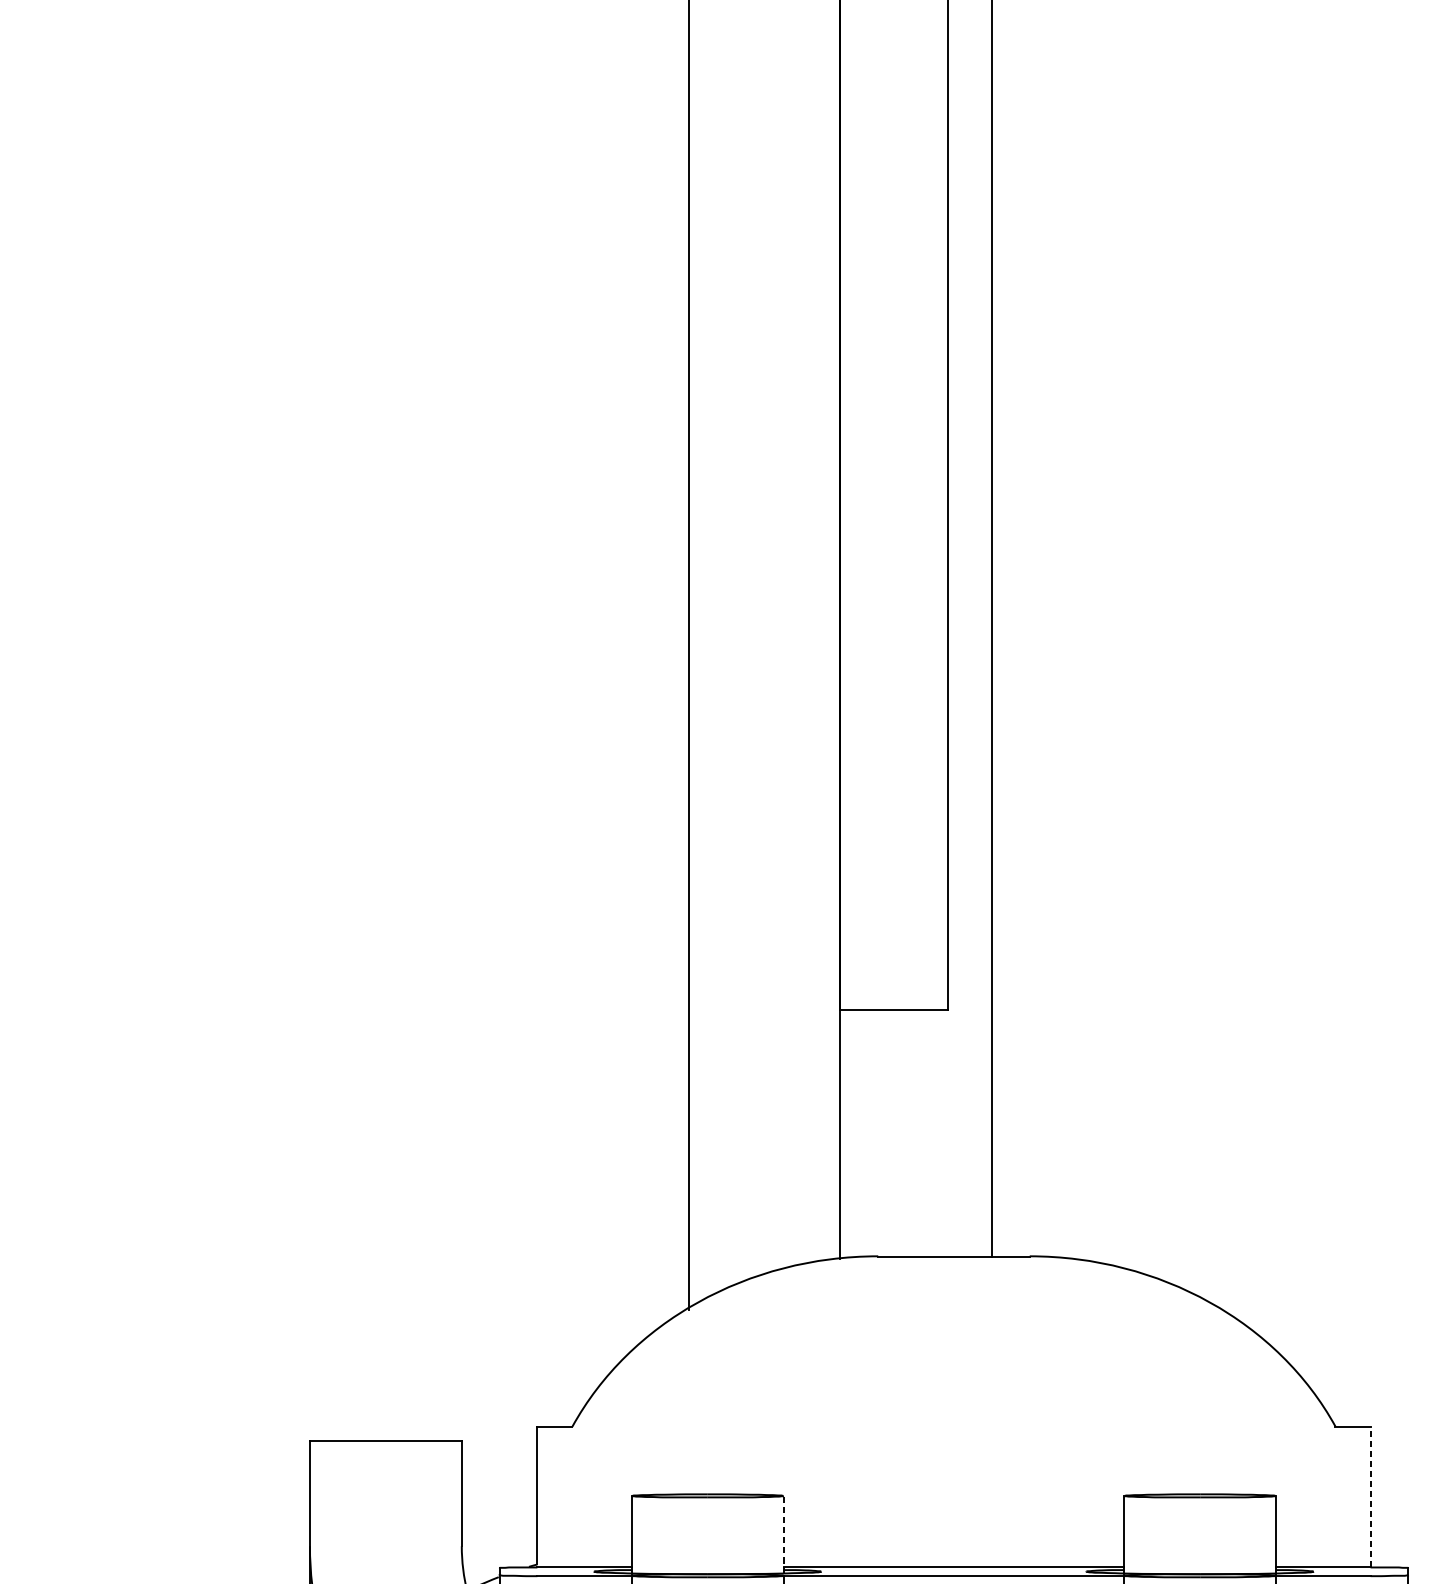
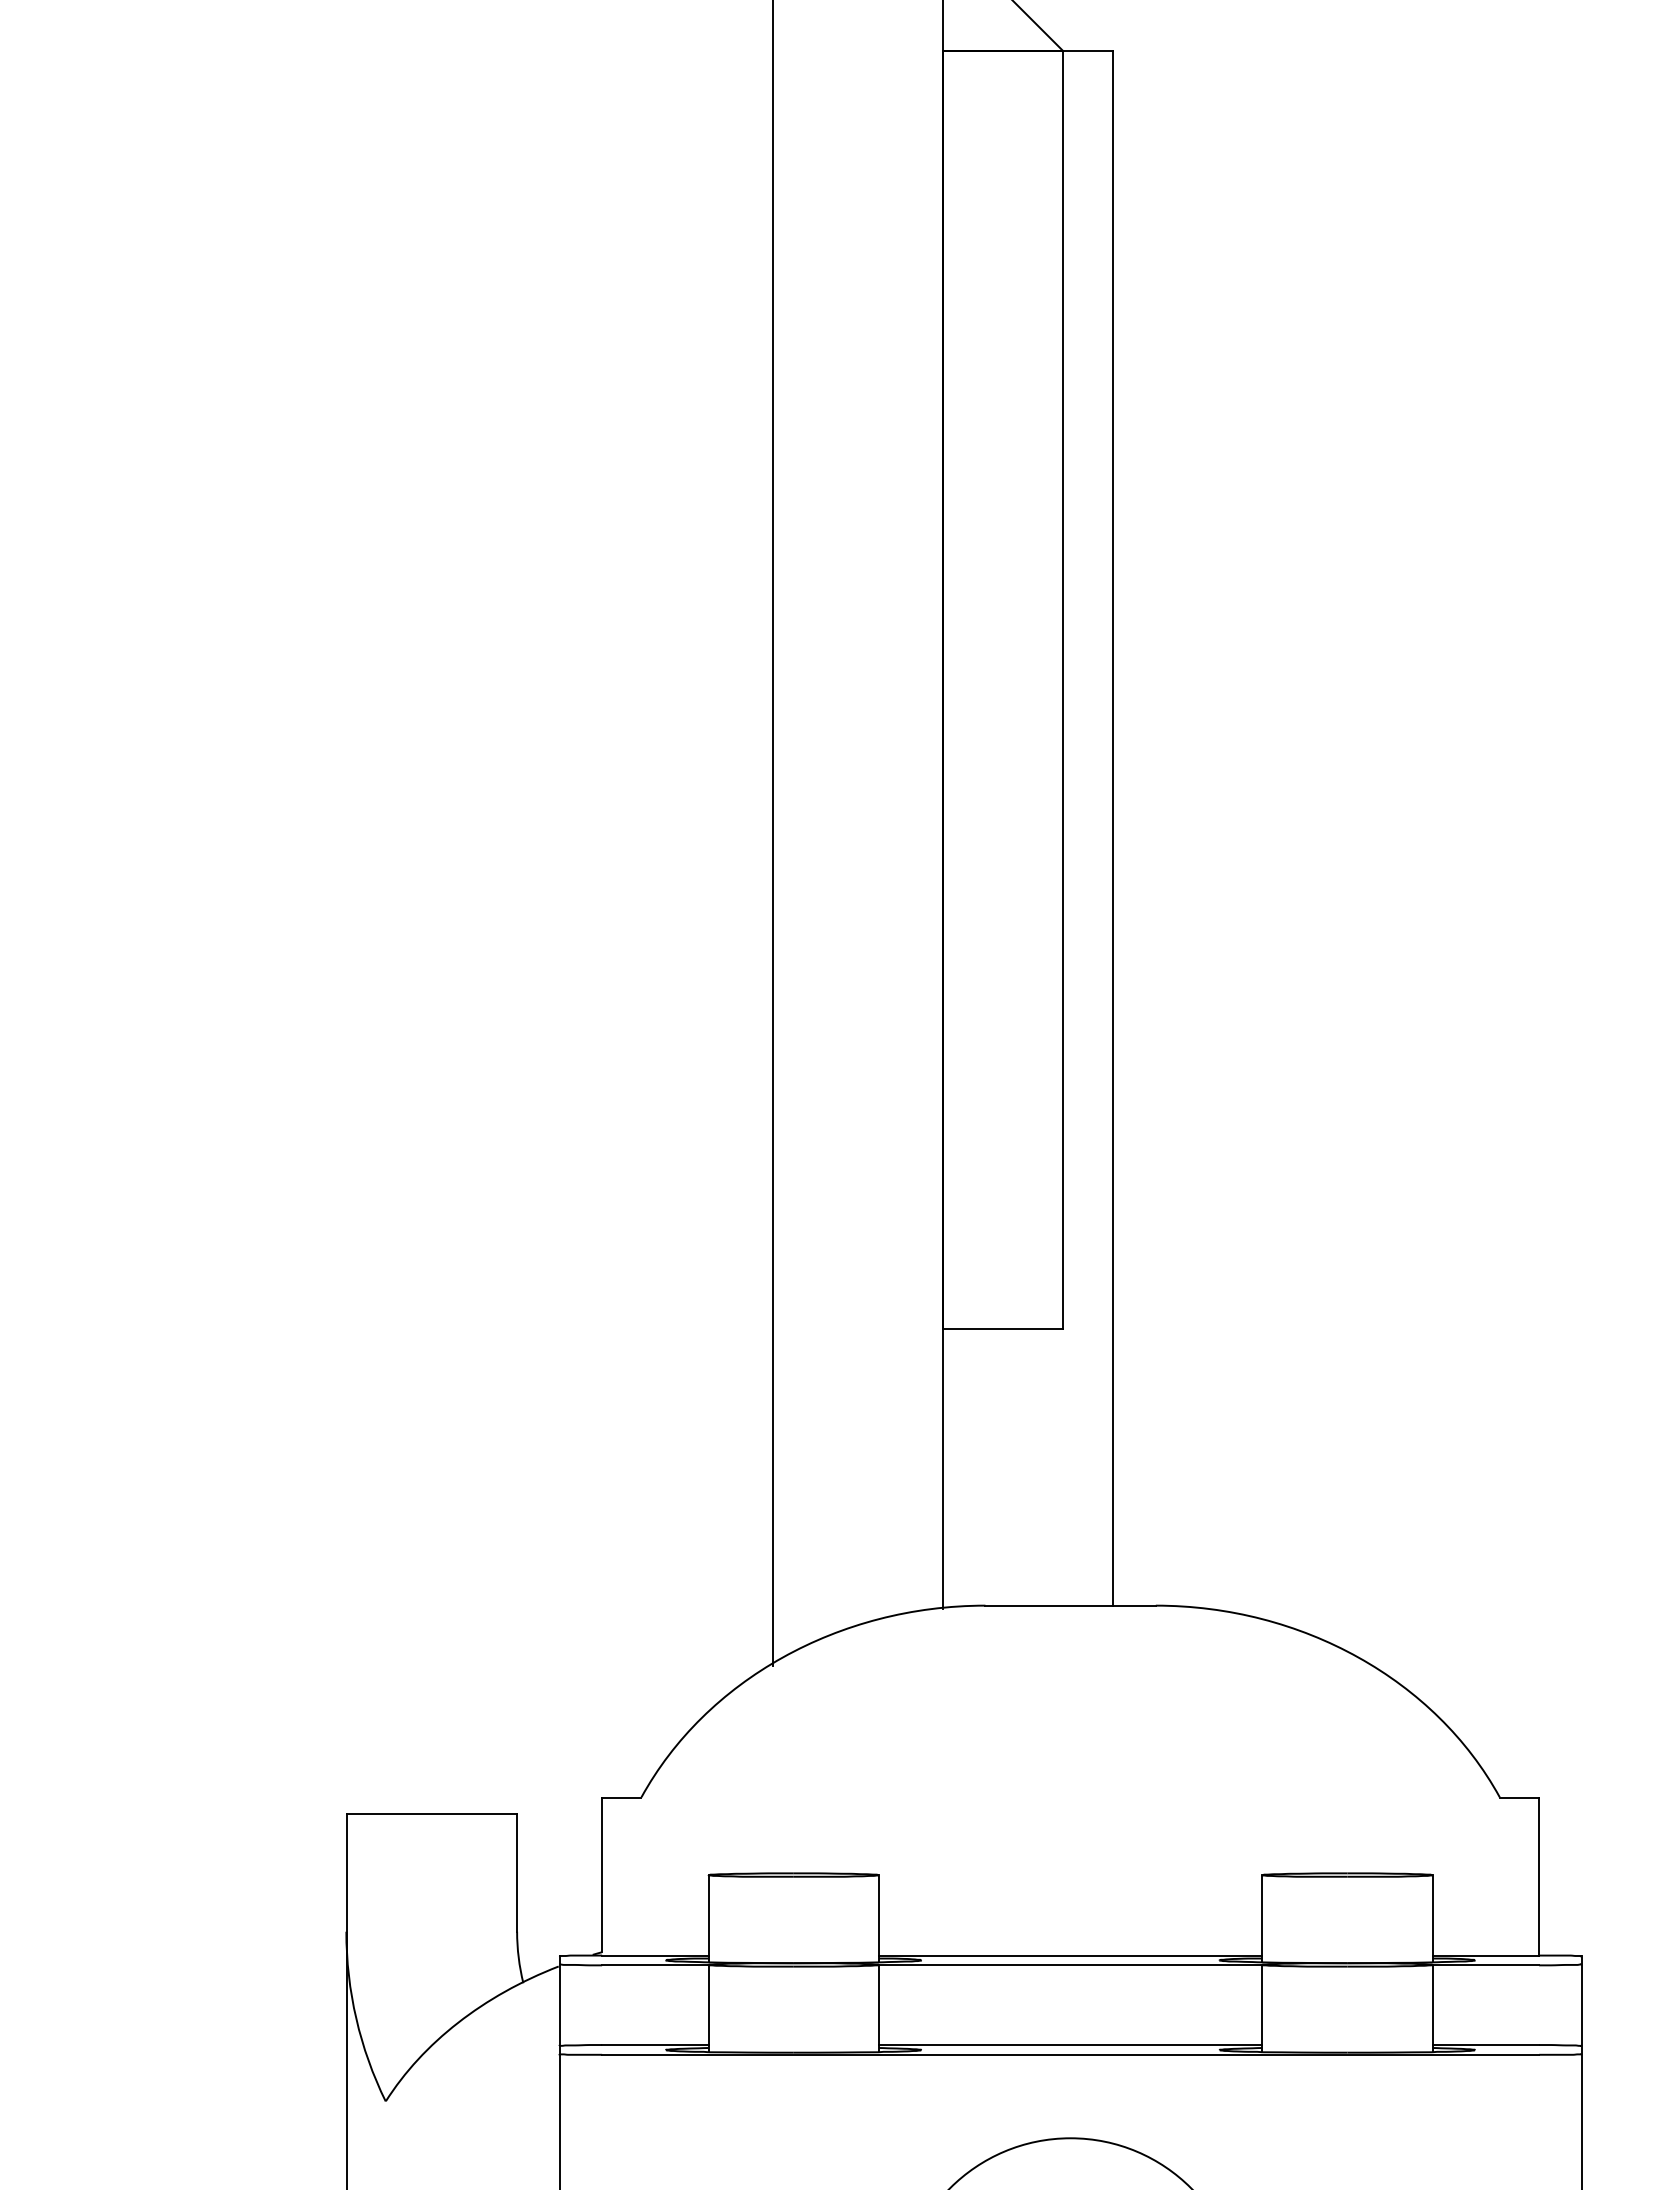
line: (1370, 1497) -> (1539, 1876), dashed -> solid
line: (783, 1534) -> (878, 1918), dashed -> solid

